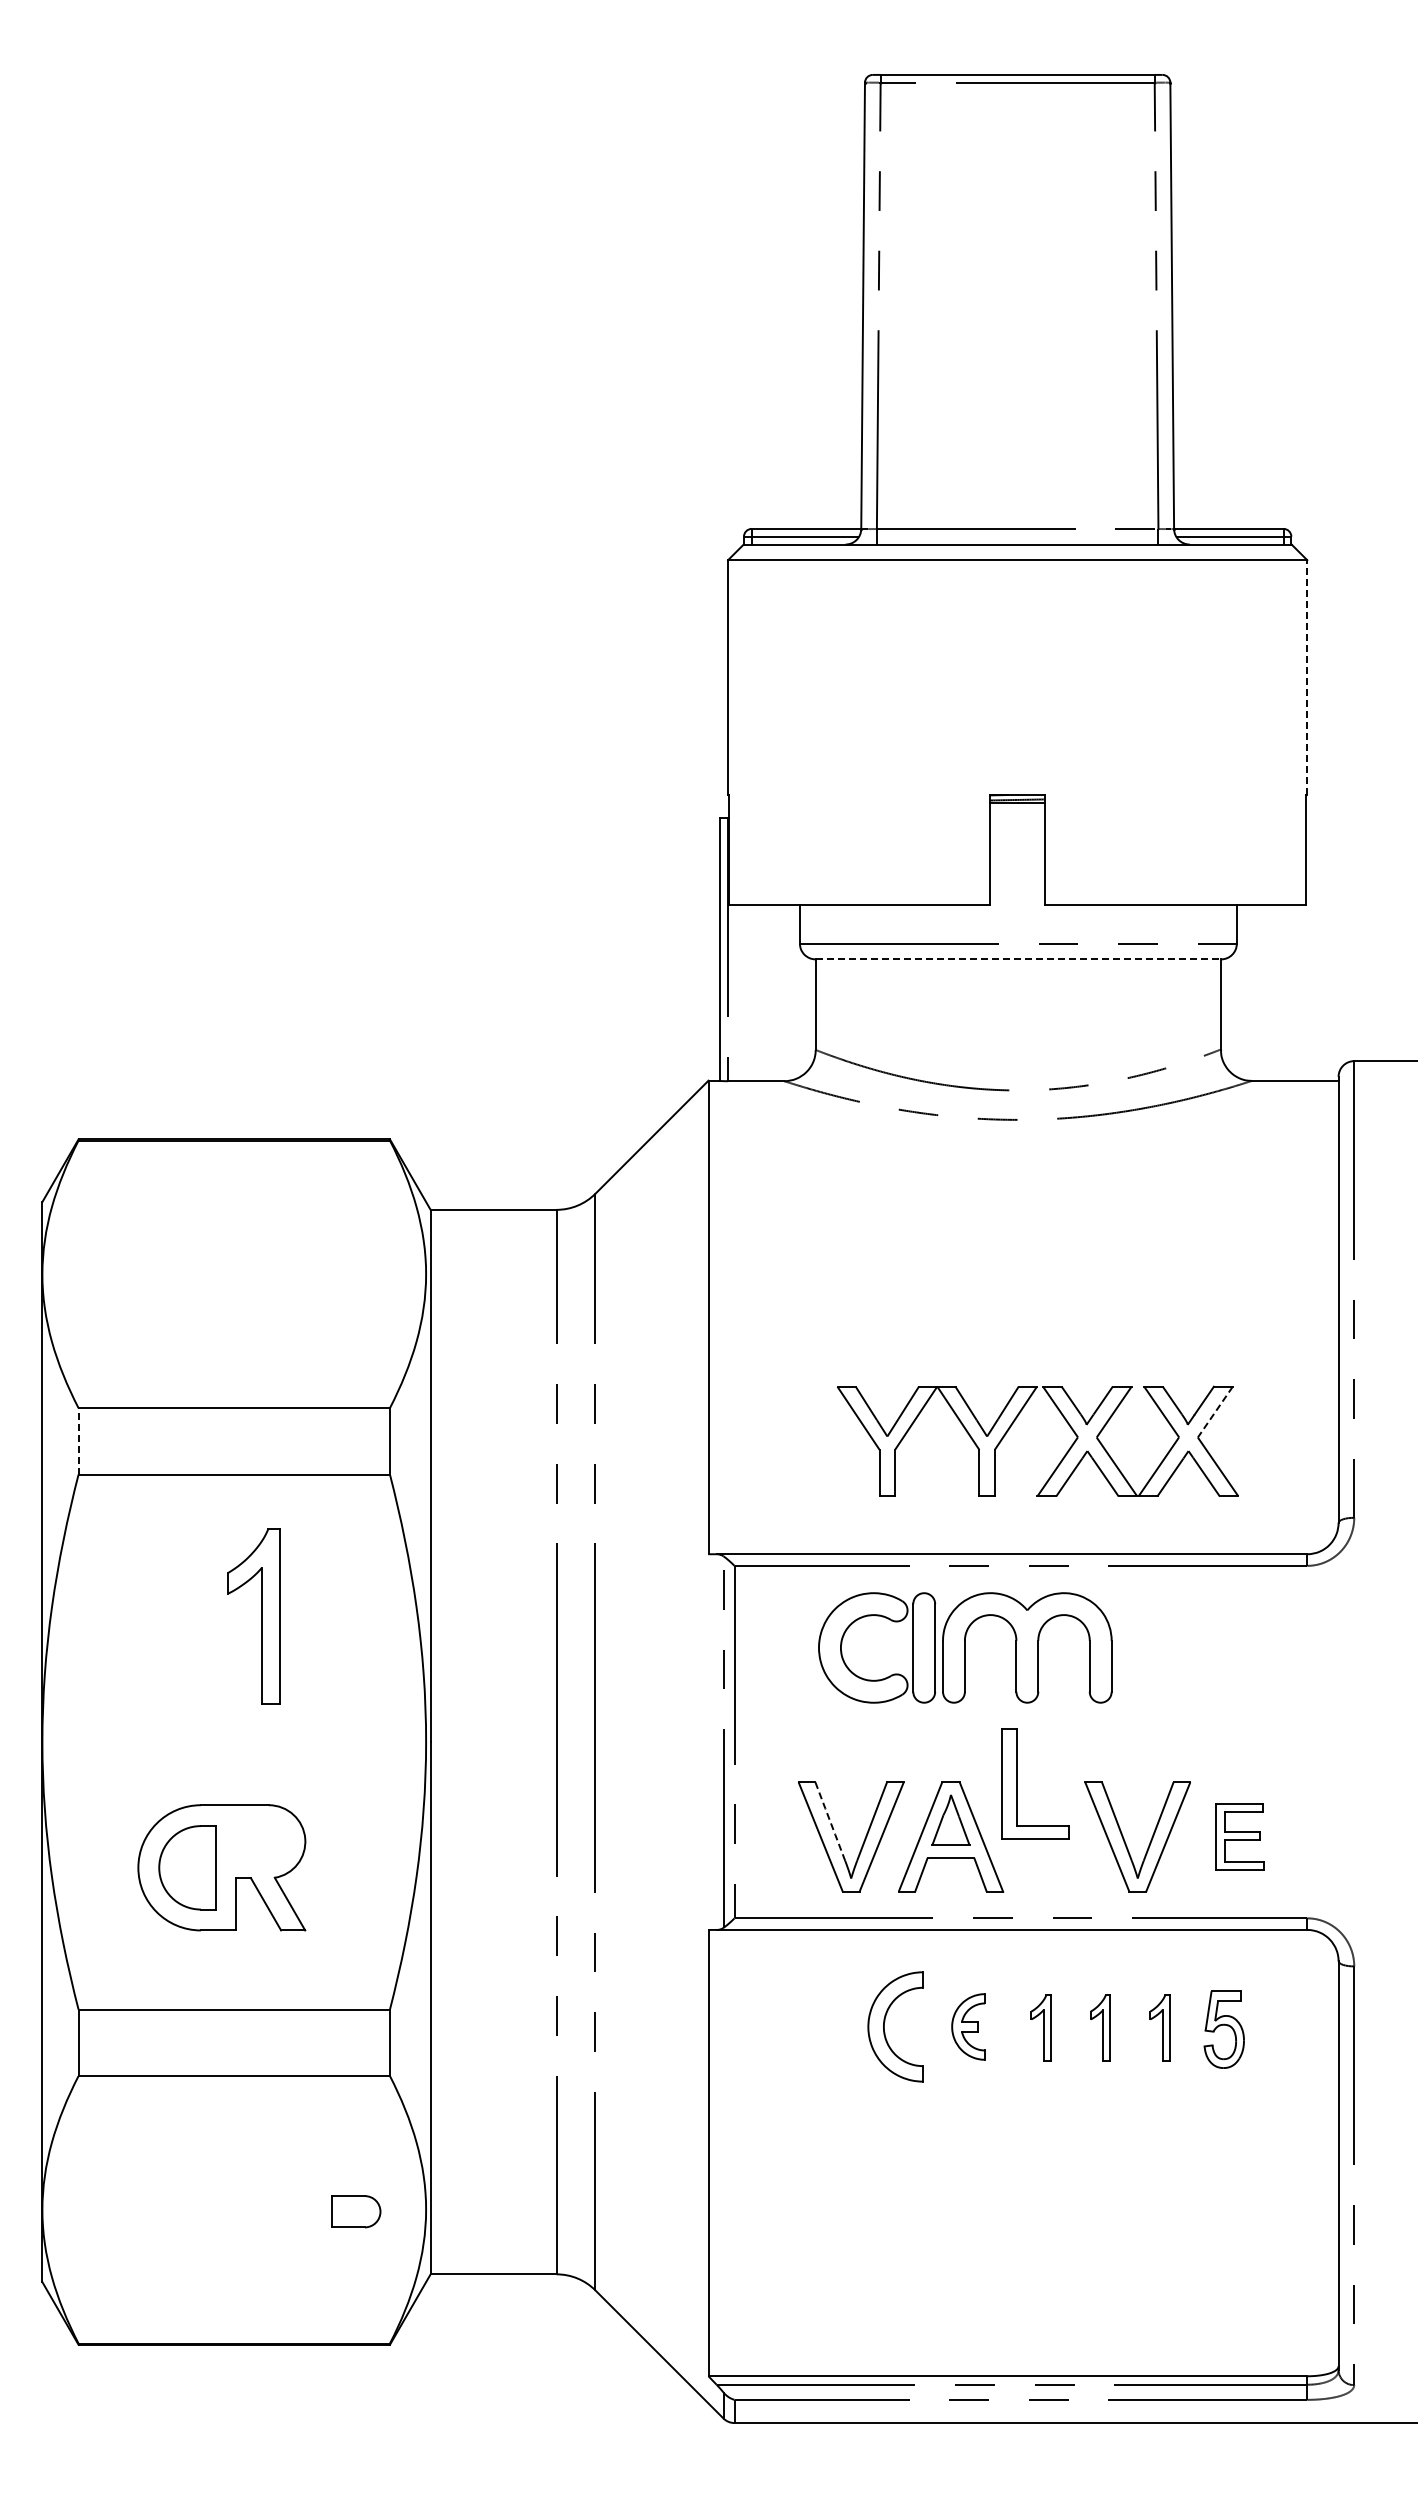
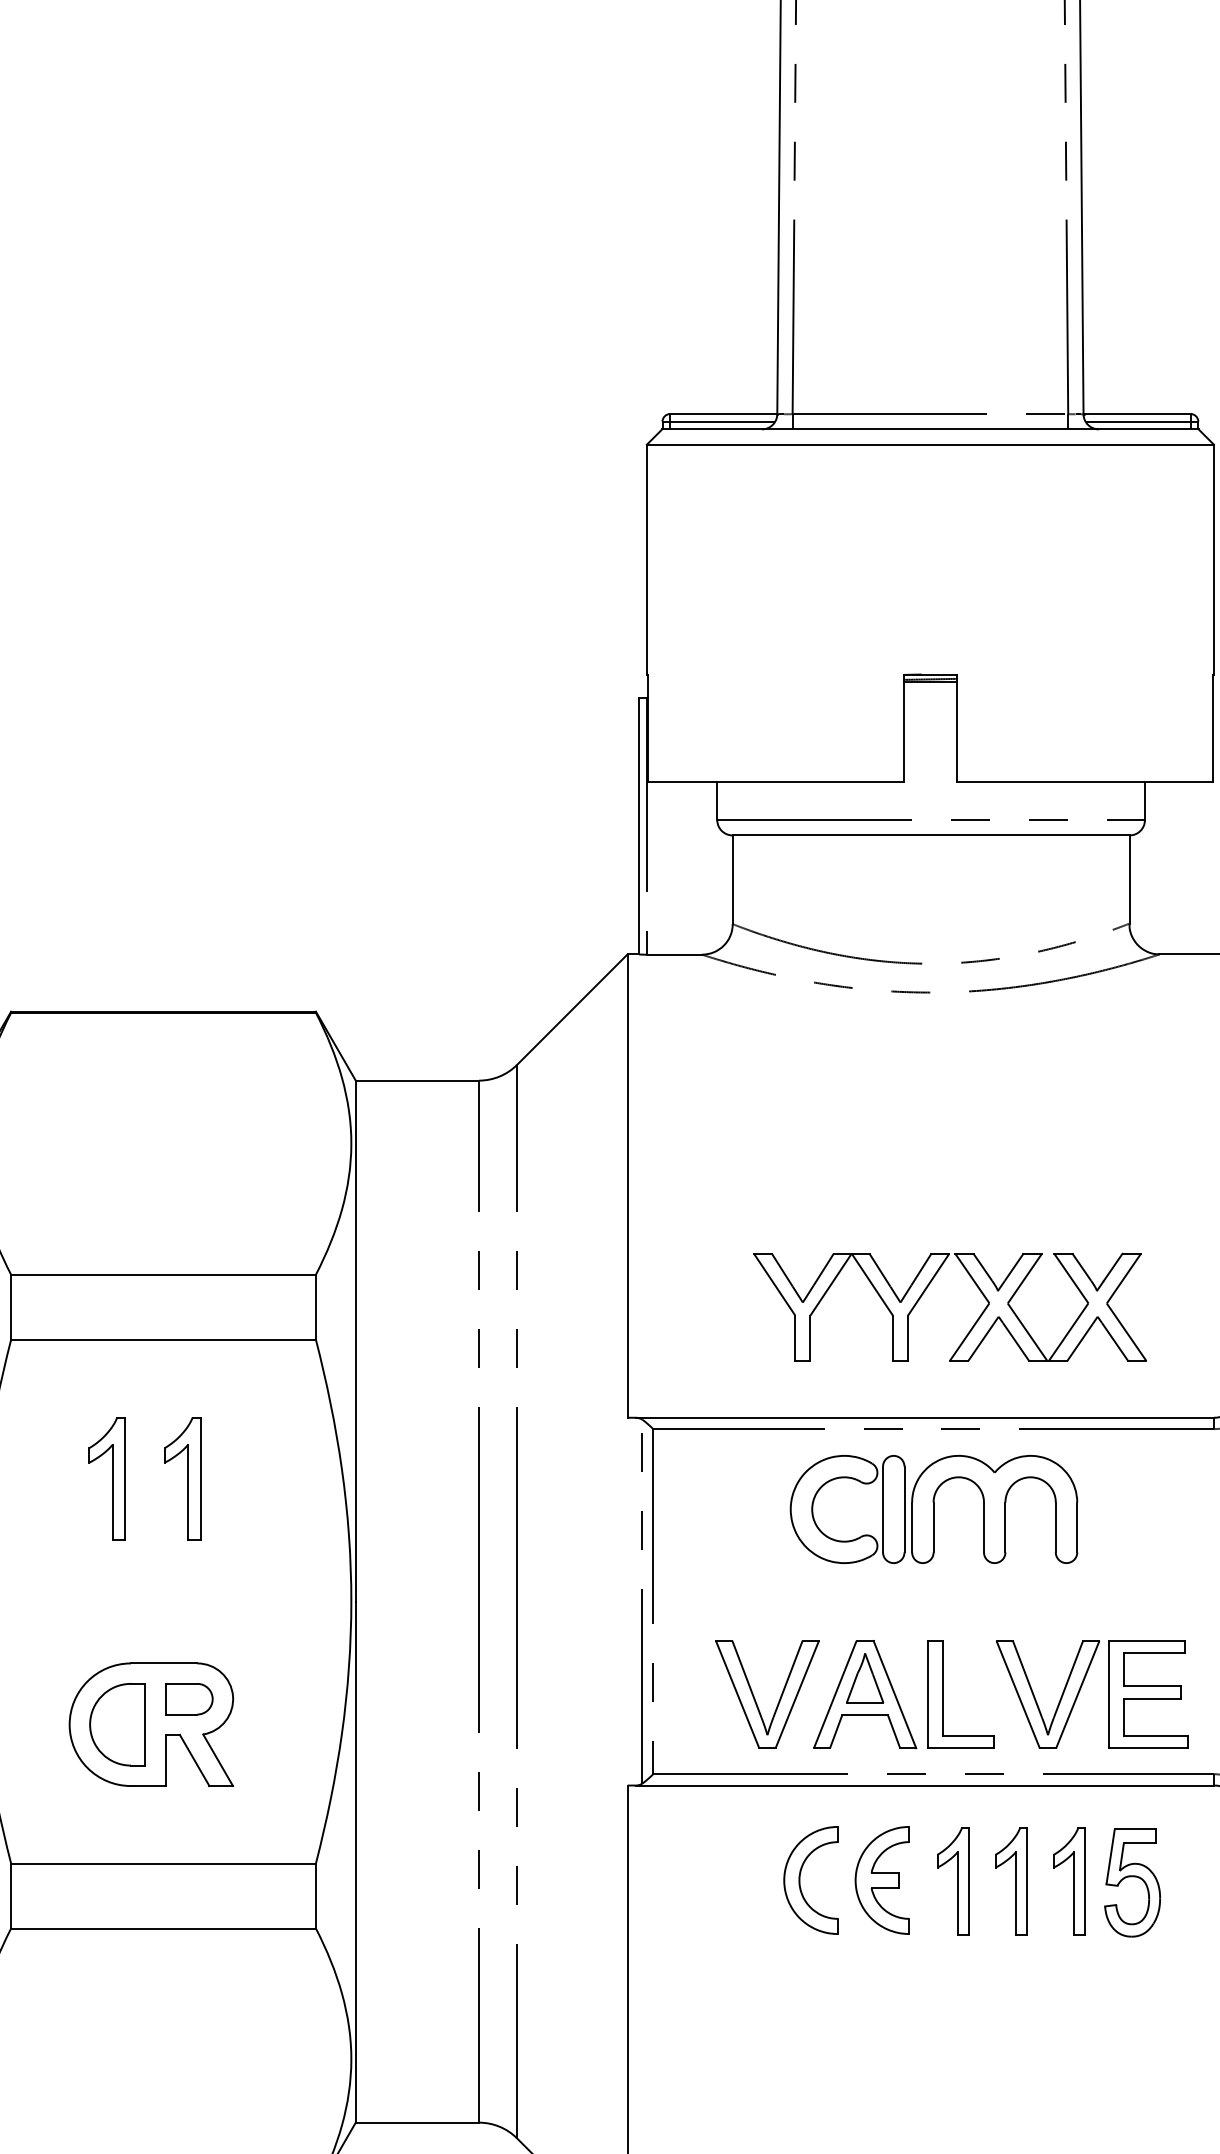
line: (1307, 677) -> (1214, 559), dashed -> solid
line: (1018, 959) -> (931, 835), dashed -> solid
line: (1215, 1412) -> (1124, 1279), dashed -> solid
line: (78, 1440) -> (11, 1306), dashed -> solid
part: (176, 1616) -> (106, 1478), added
part: (253, 1616) -> (182, 1478), size x0.71
part: (965, 1647) -> (934, 1509), moved
part: (1017, 1783) -> (942, 1694), moved
line: (829, 1820) -> (746, 1678), dashed -> solid
part: (1239, 1836) -> (1147, 1694), size x1.67
part: (968, 2026) -> (882, 1880), size x1.67
part: (1040, 2027) -> (952, 1881), size x1.67
part: (1100, 2027) -> (1011, 1881), size x1.67
part: (1159, 2027) -> (1069, 1881), size x1.67
part: (1224, 2029) -> (1132, 1882), size x1.43
part: (356, 2211) -> (189, 1698), moved

